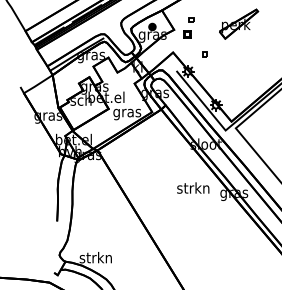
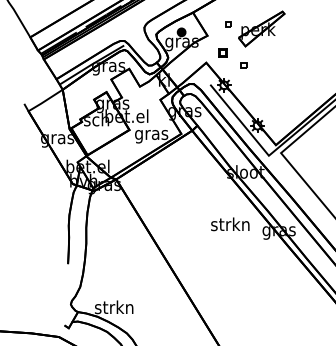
part: (238, 23) -> (261, 28), moved
part: (186, 33) -> (222, 52), moved

